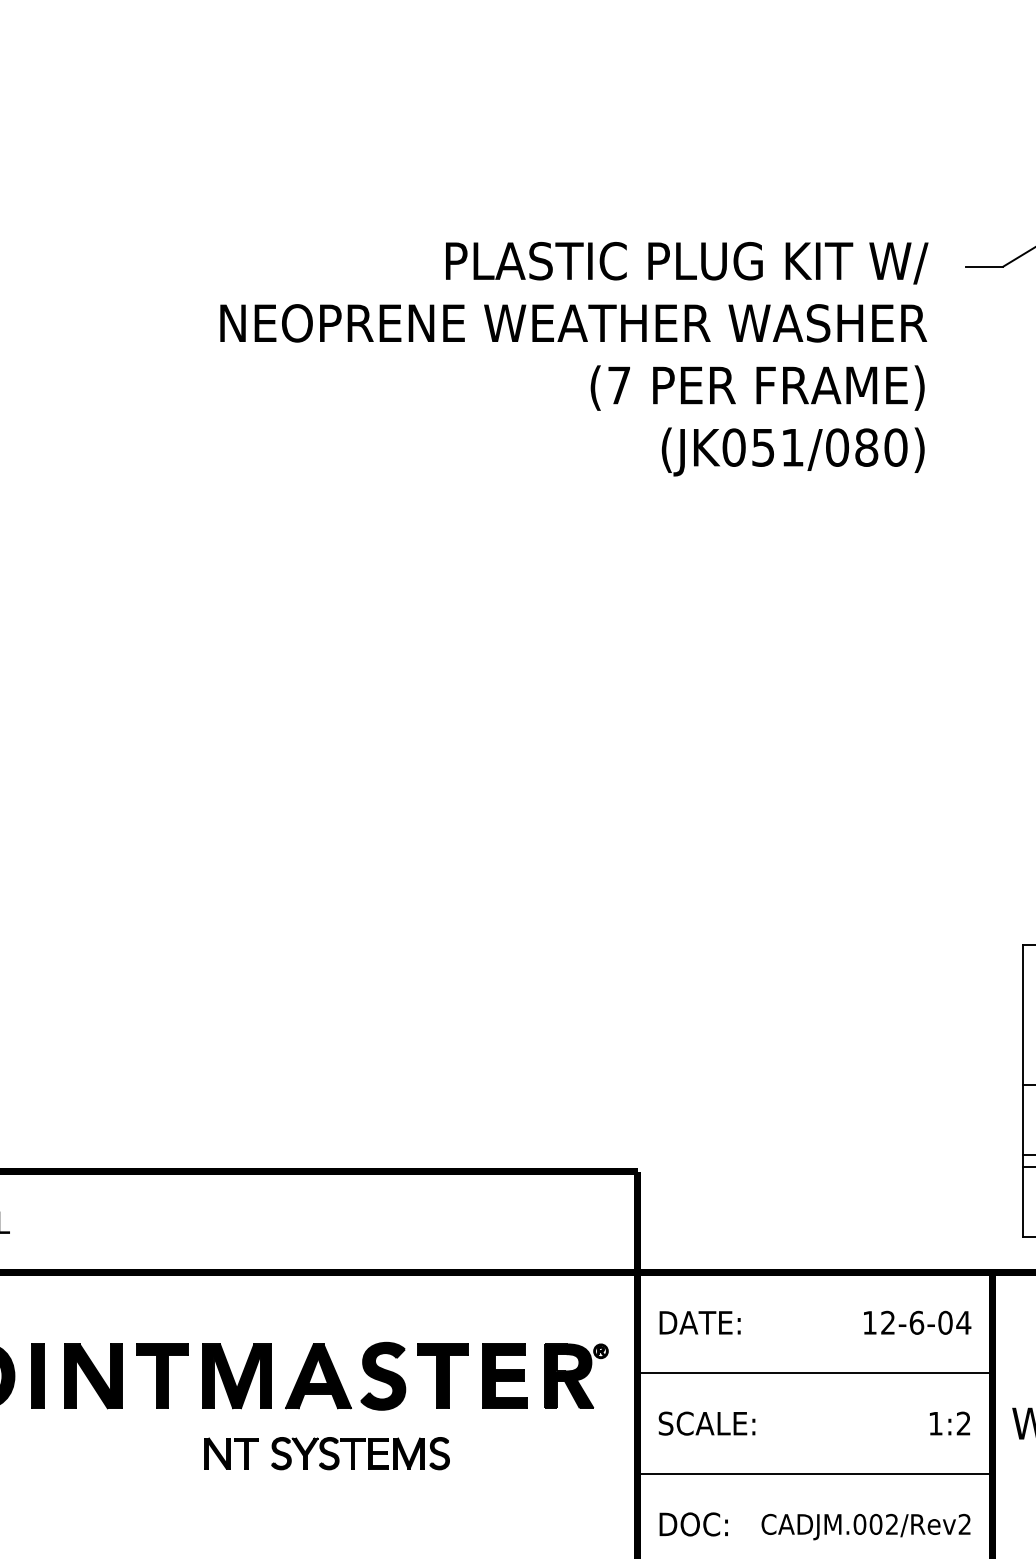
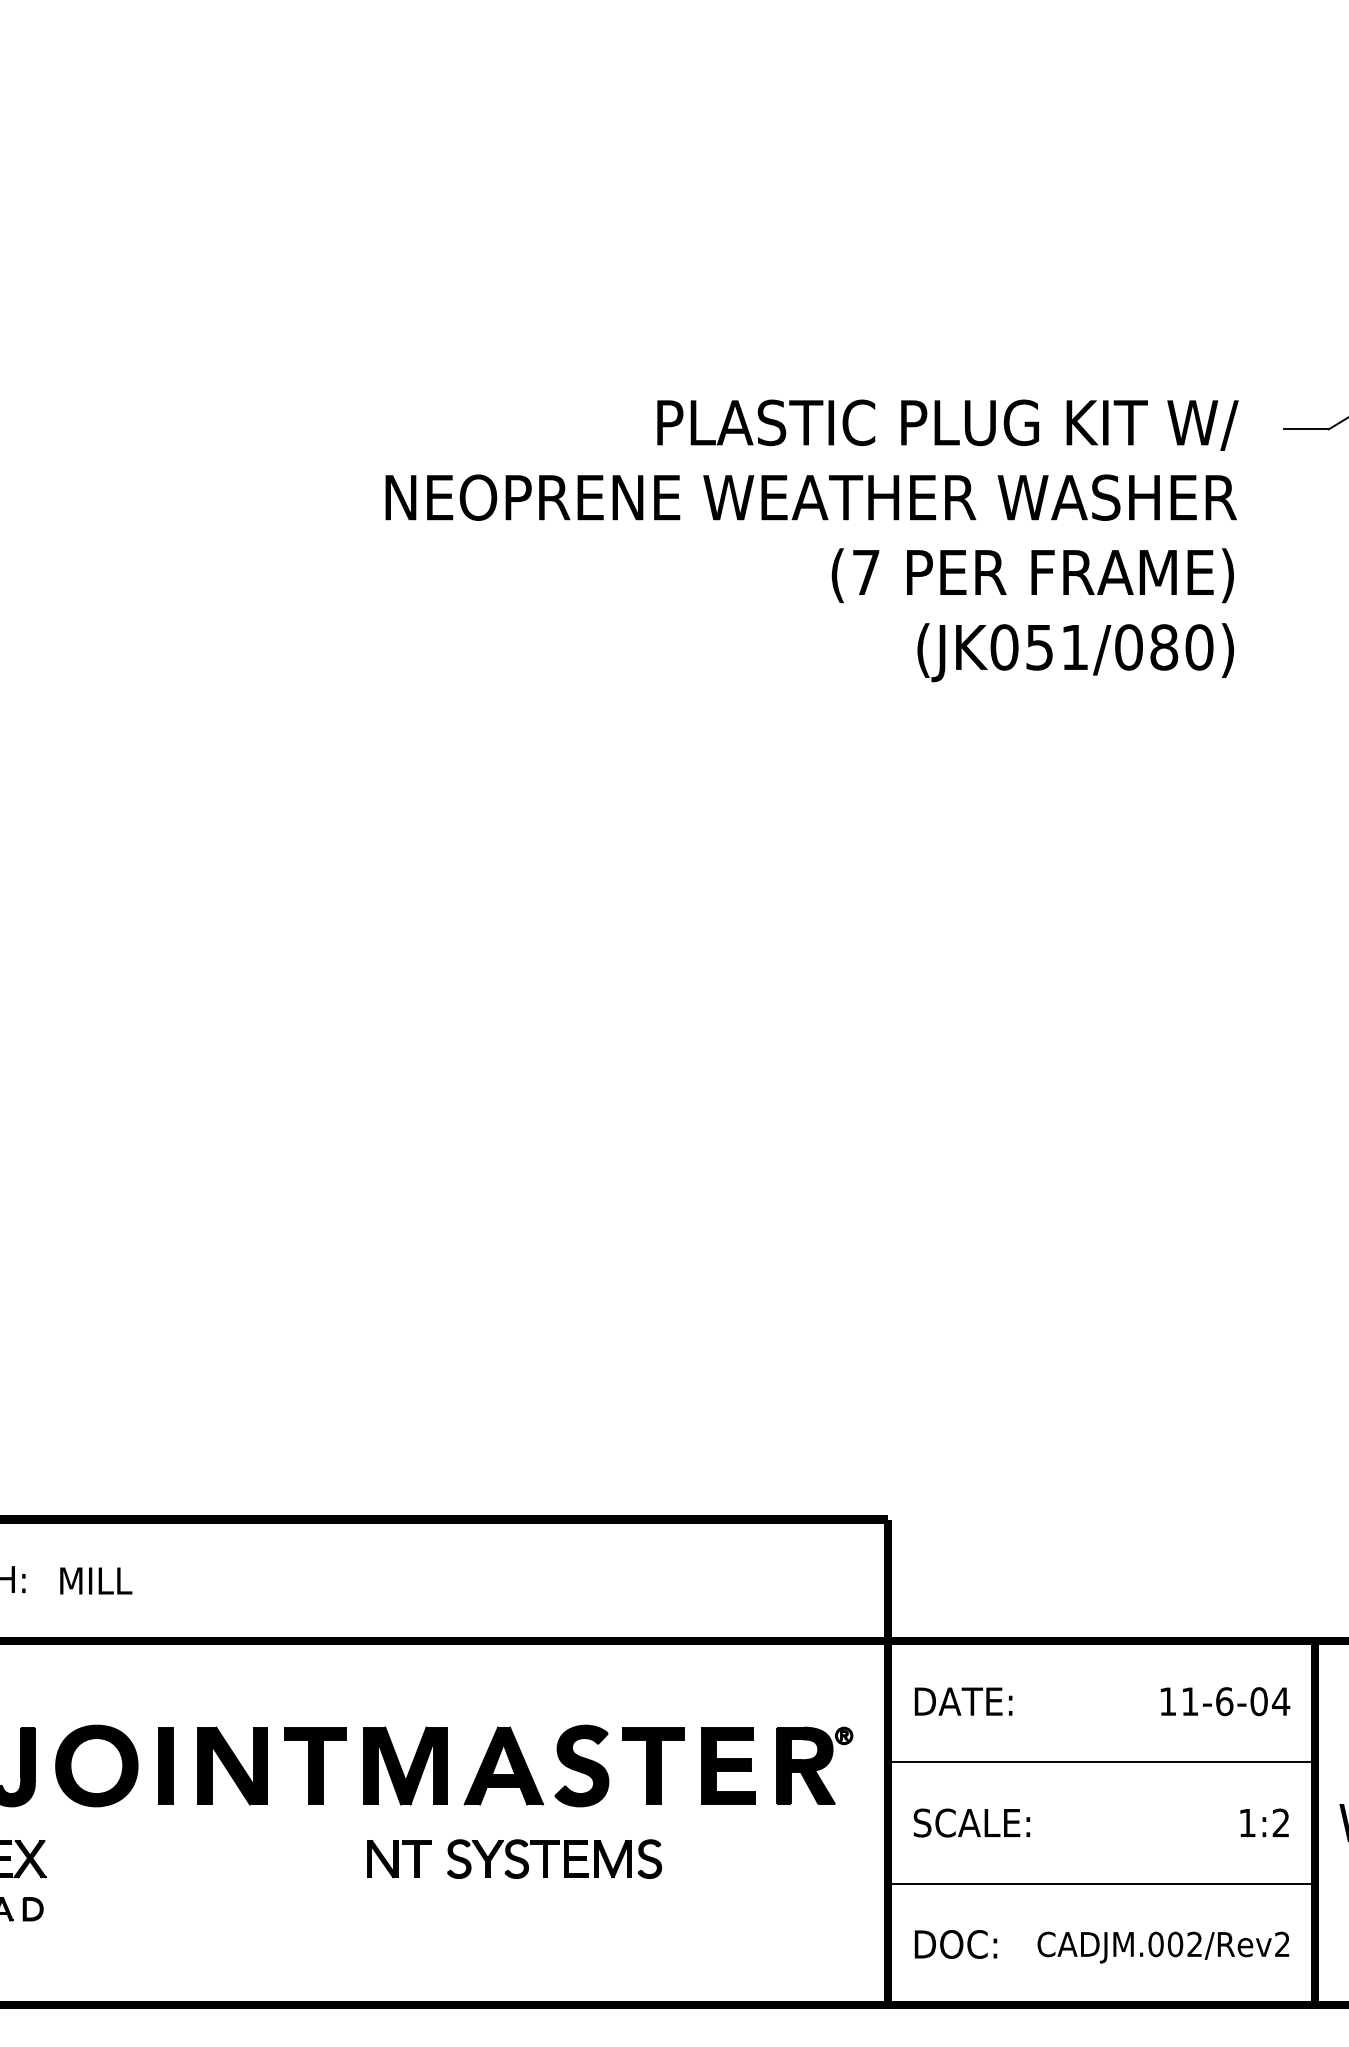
text: (887, 1322) -> (1189, 1701), 12-6-04 -> 11-6-04

